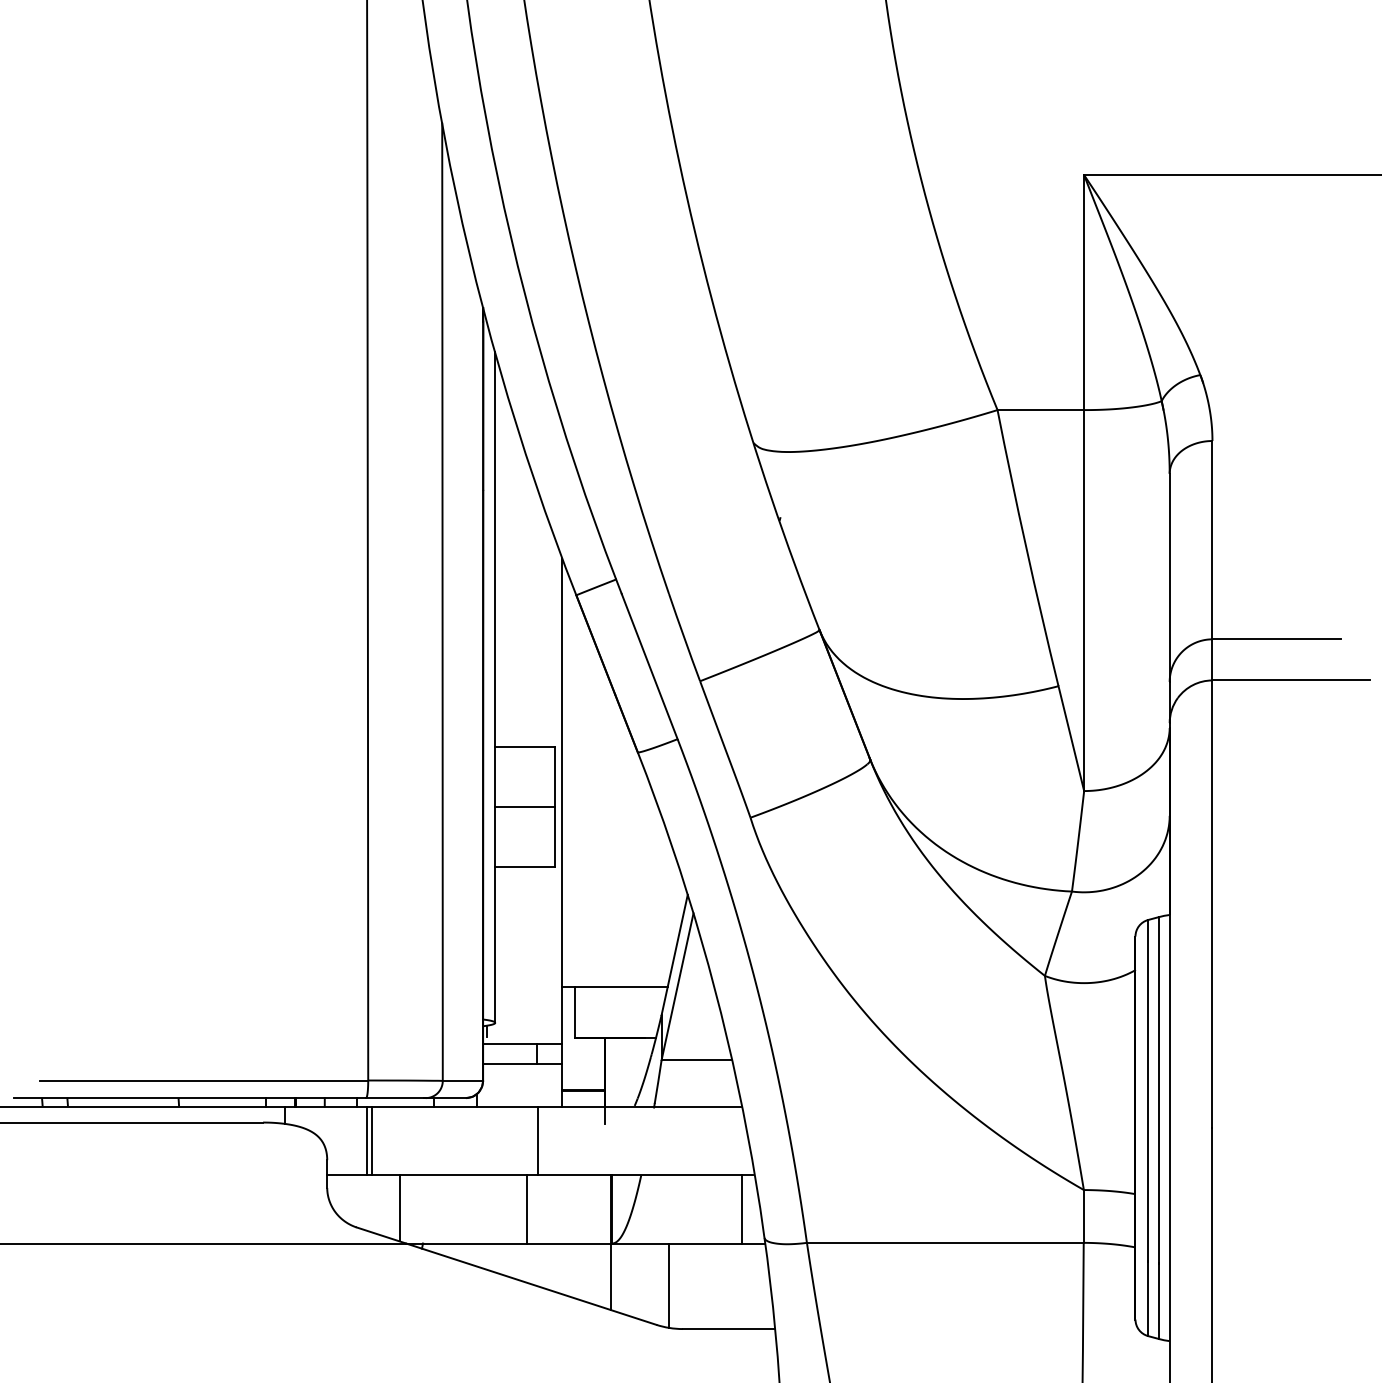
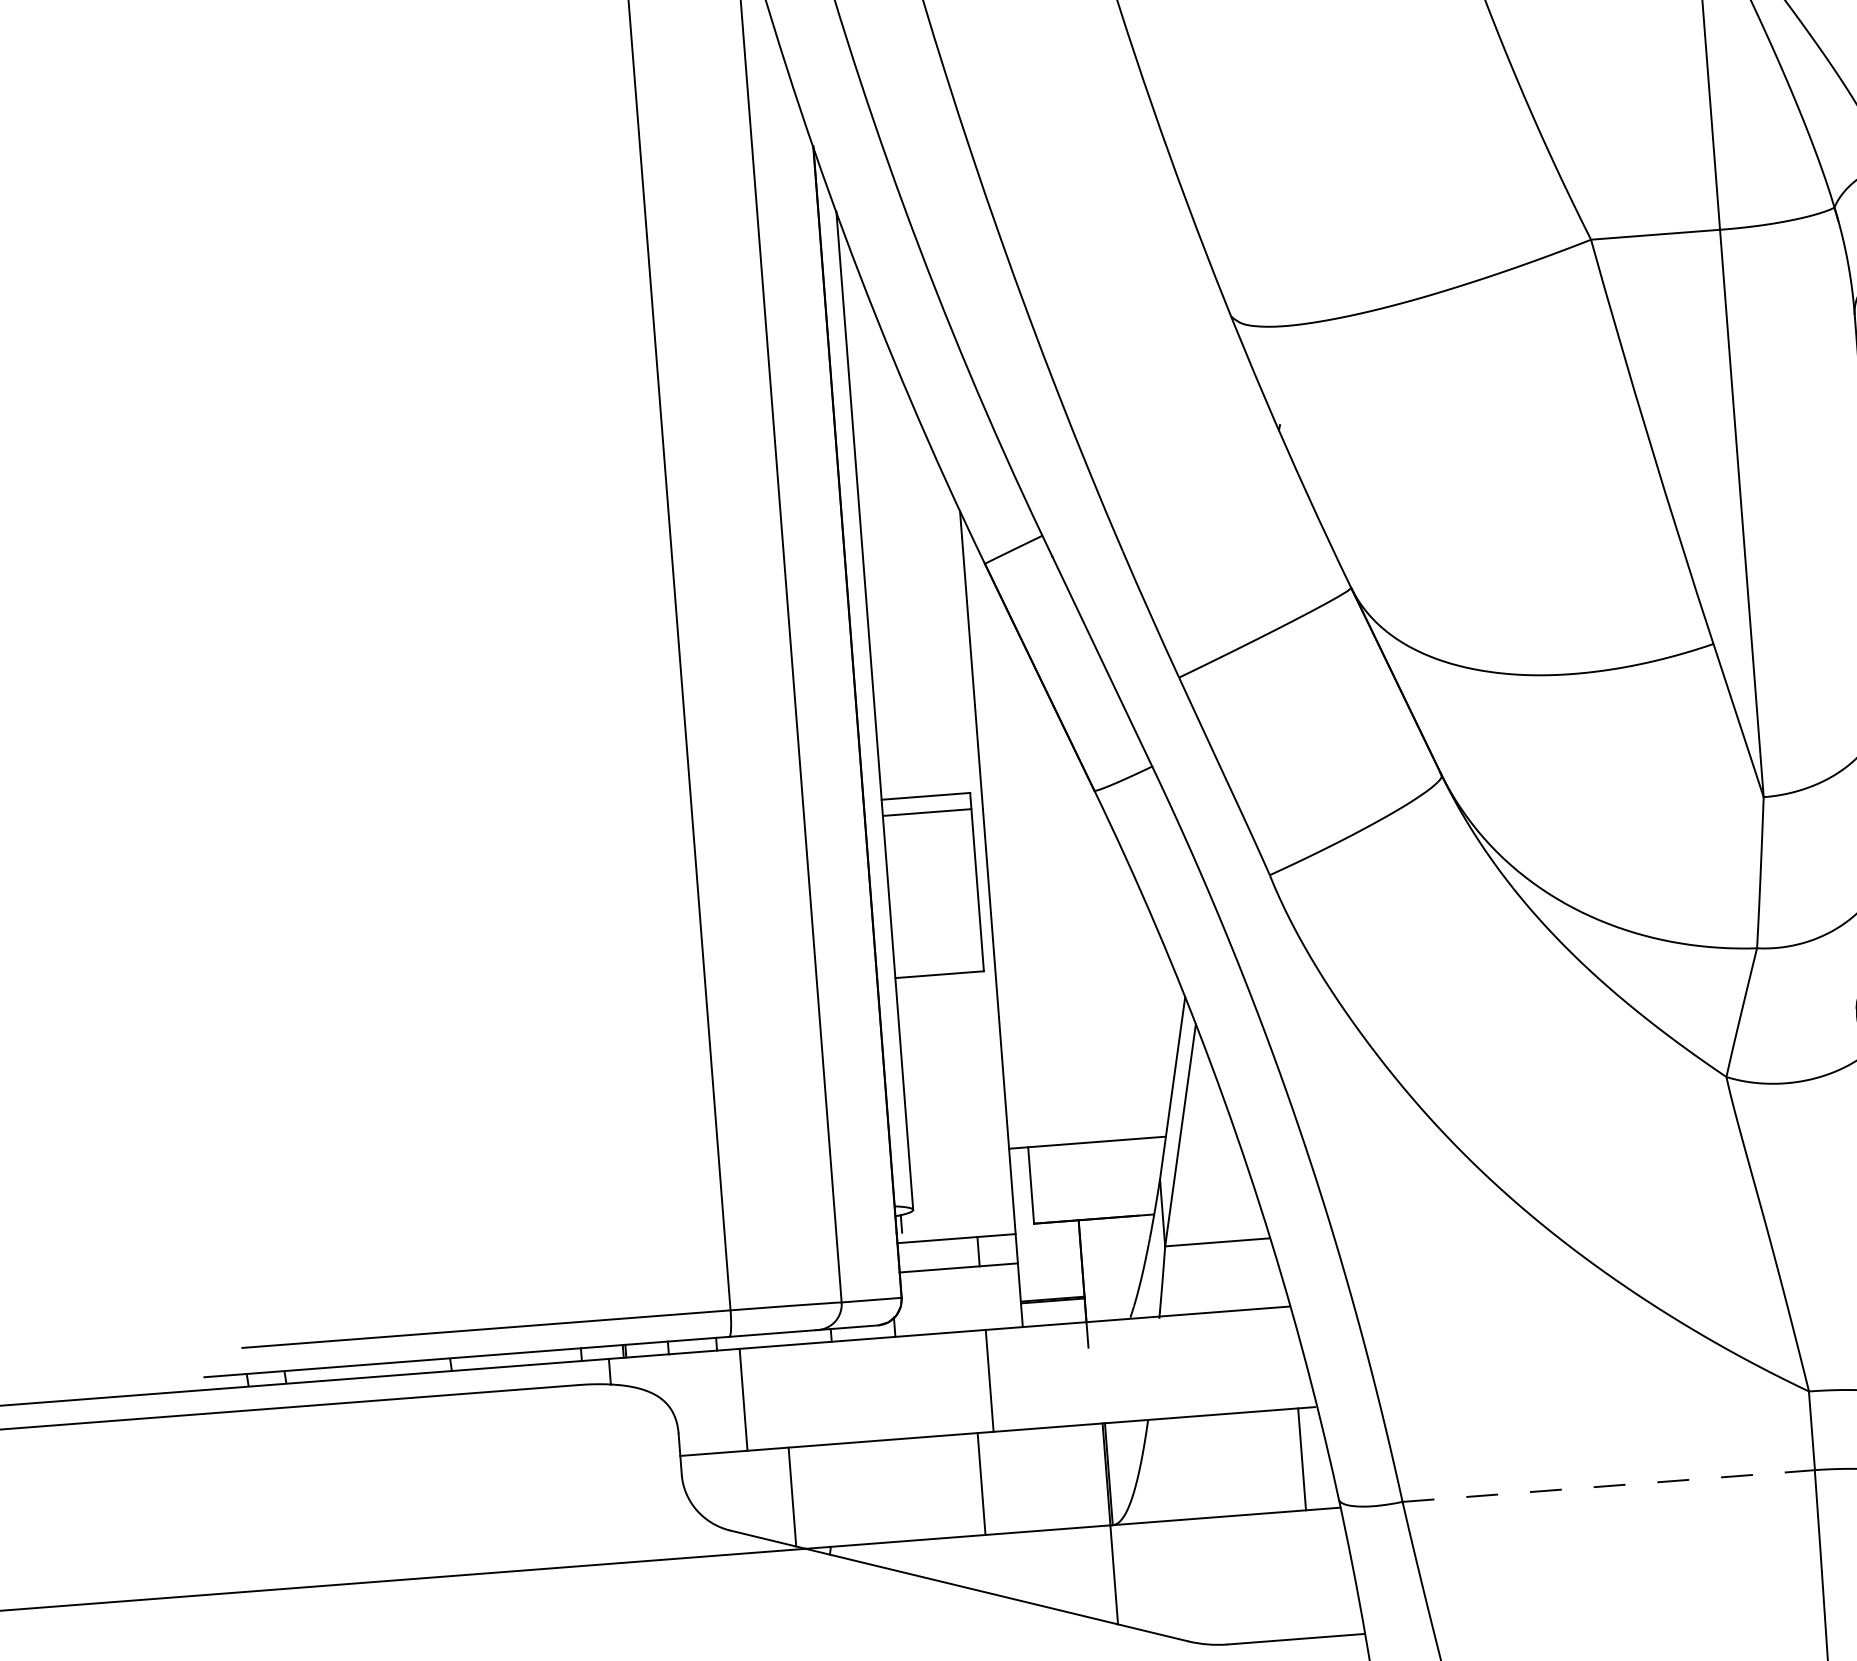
line: (524, 807) -> (926, 812), moved
line: (367, 1140) -> (736, 1399), removed
line: (945, 1242) -> (1608, 1485), solid -> dashed
line: (669, 1285) -> (1202, 1581), removed

